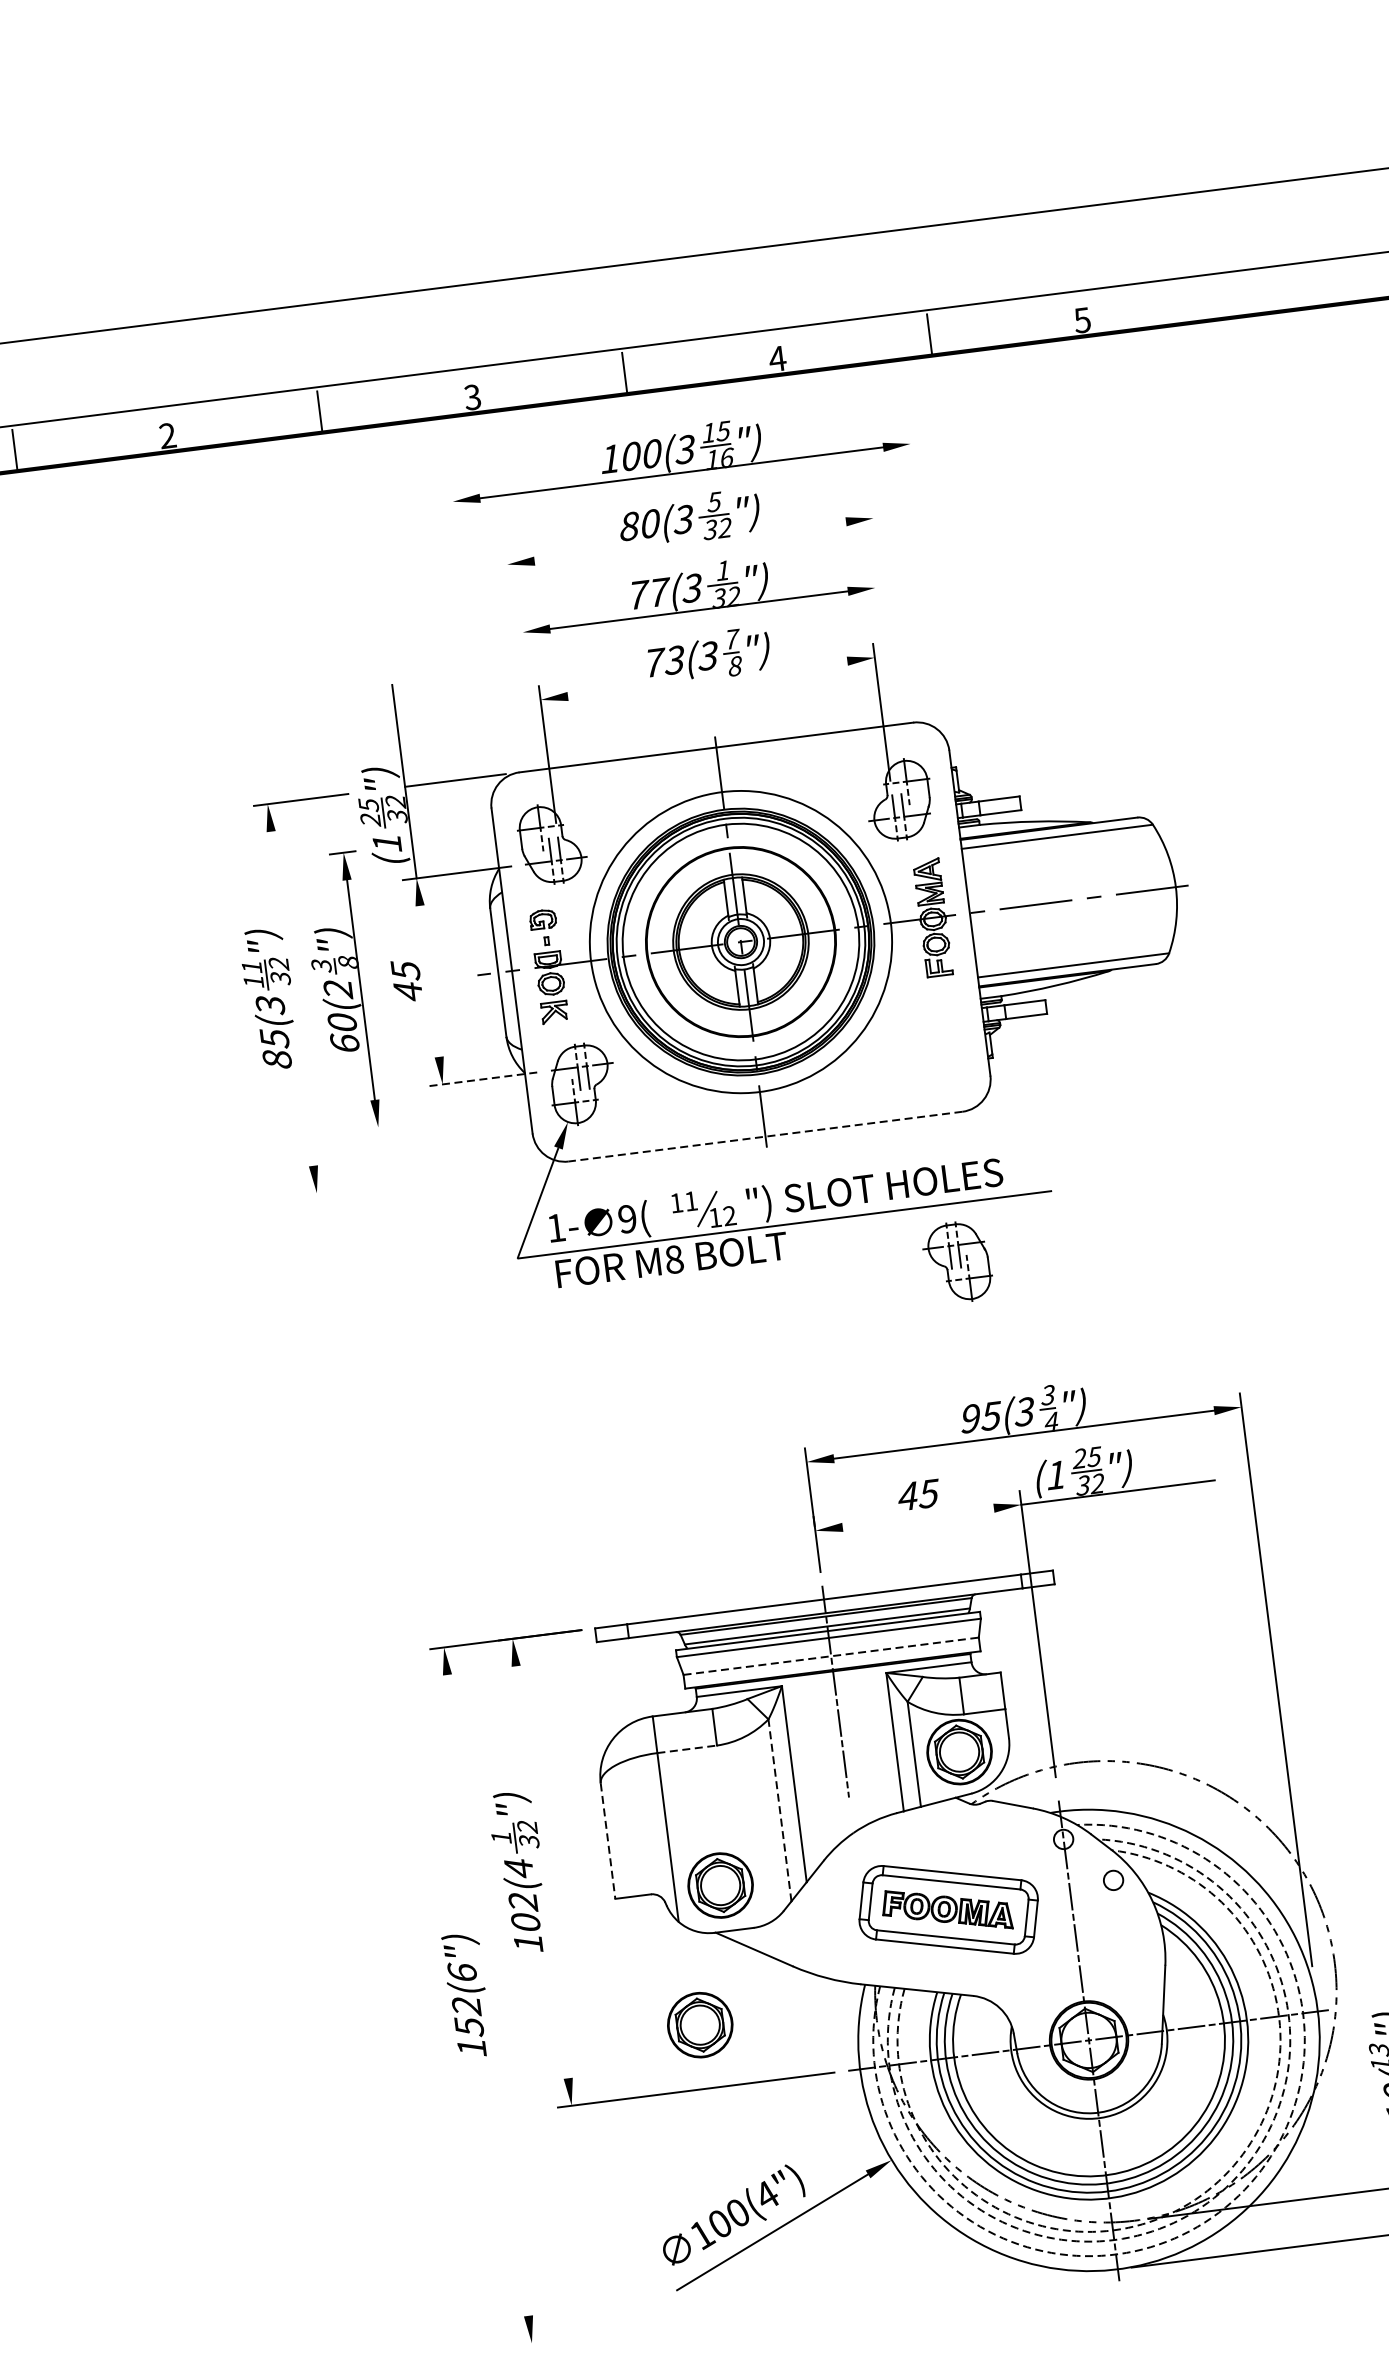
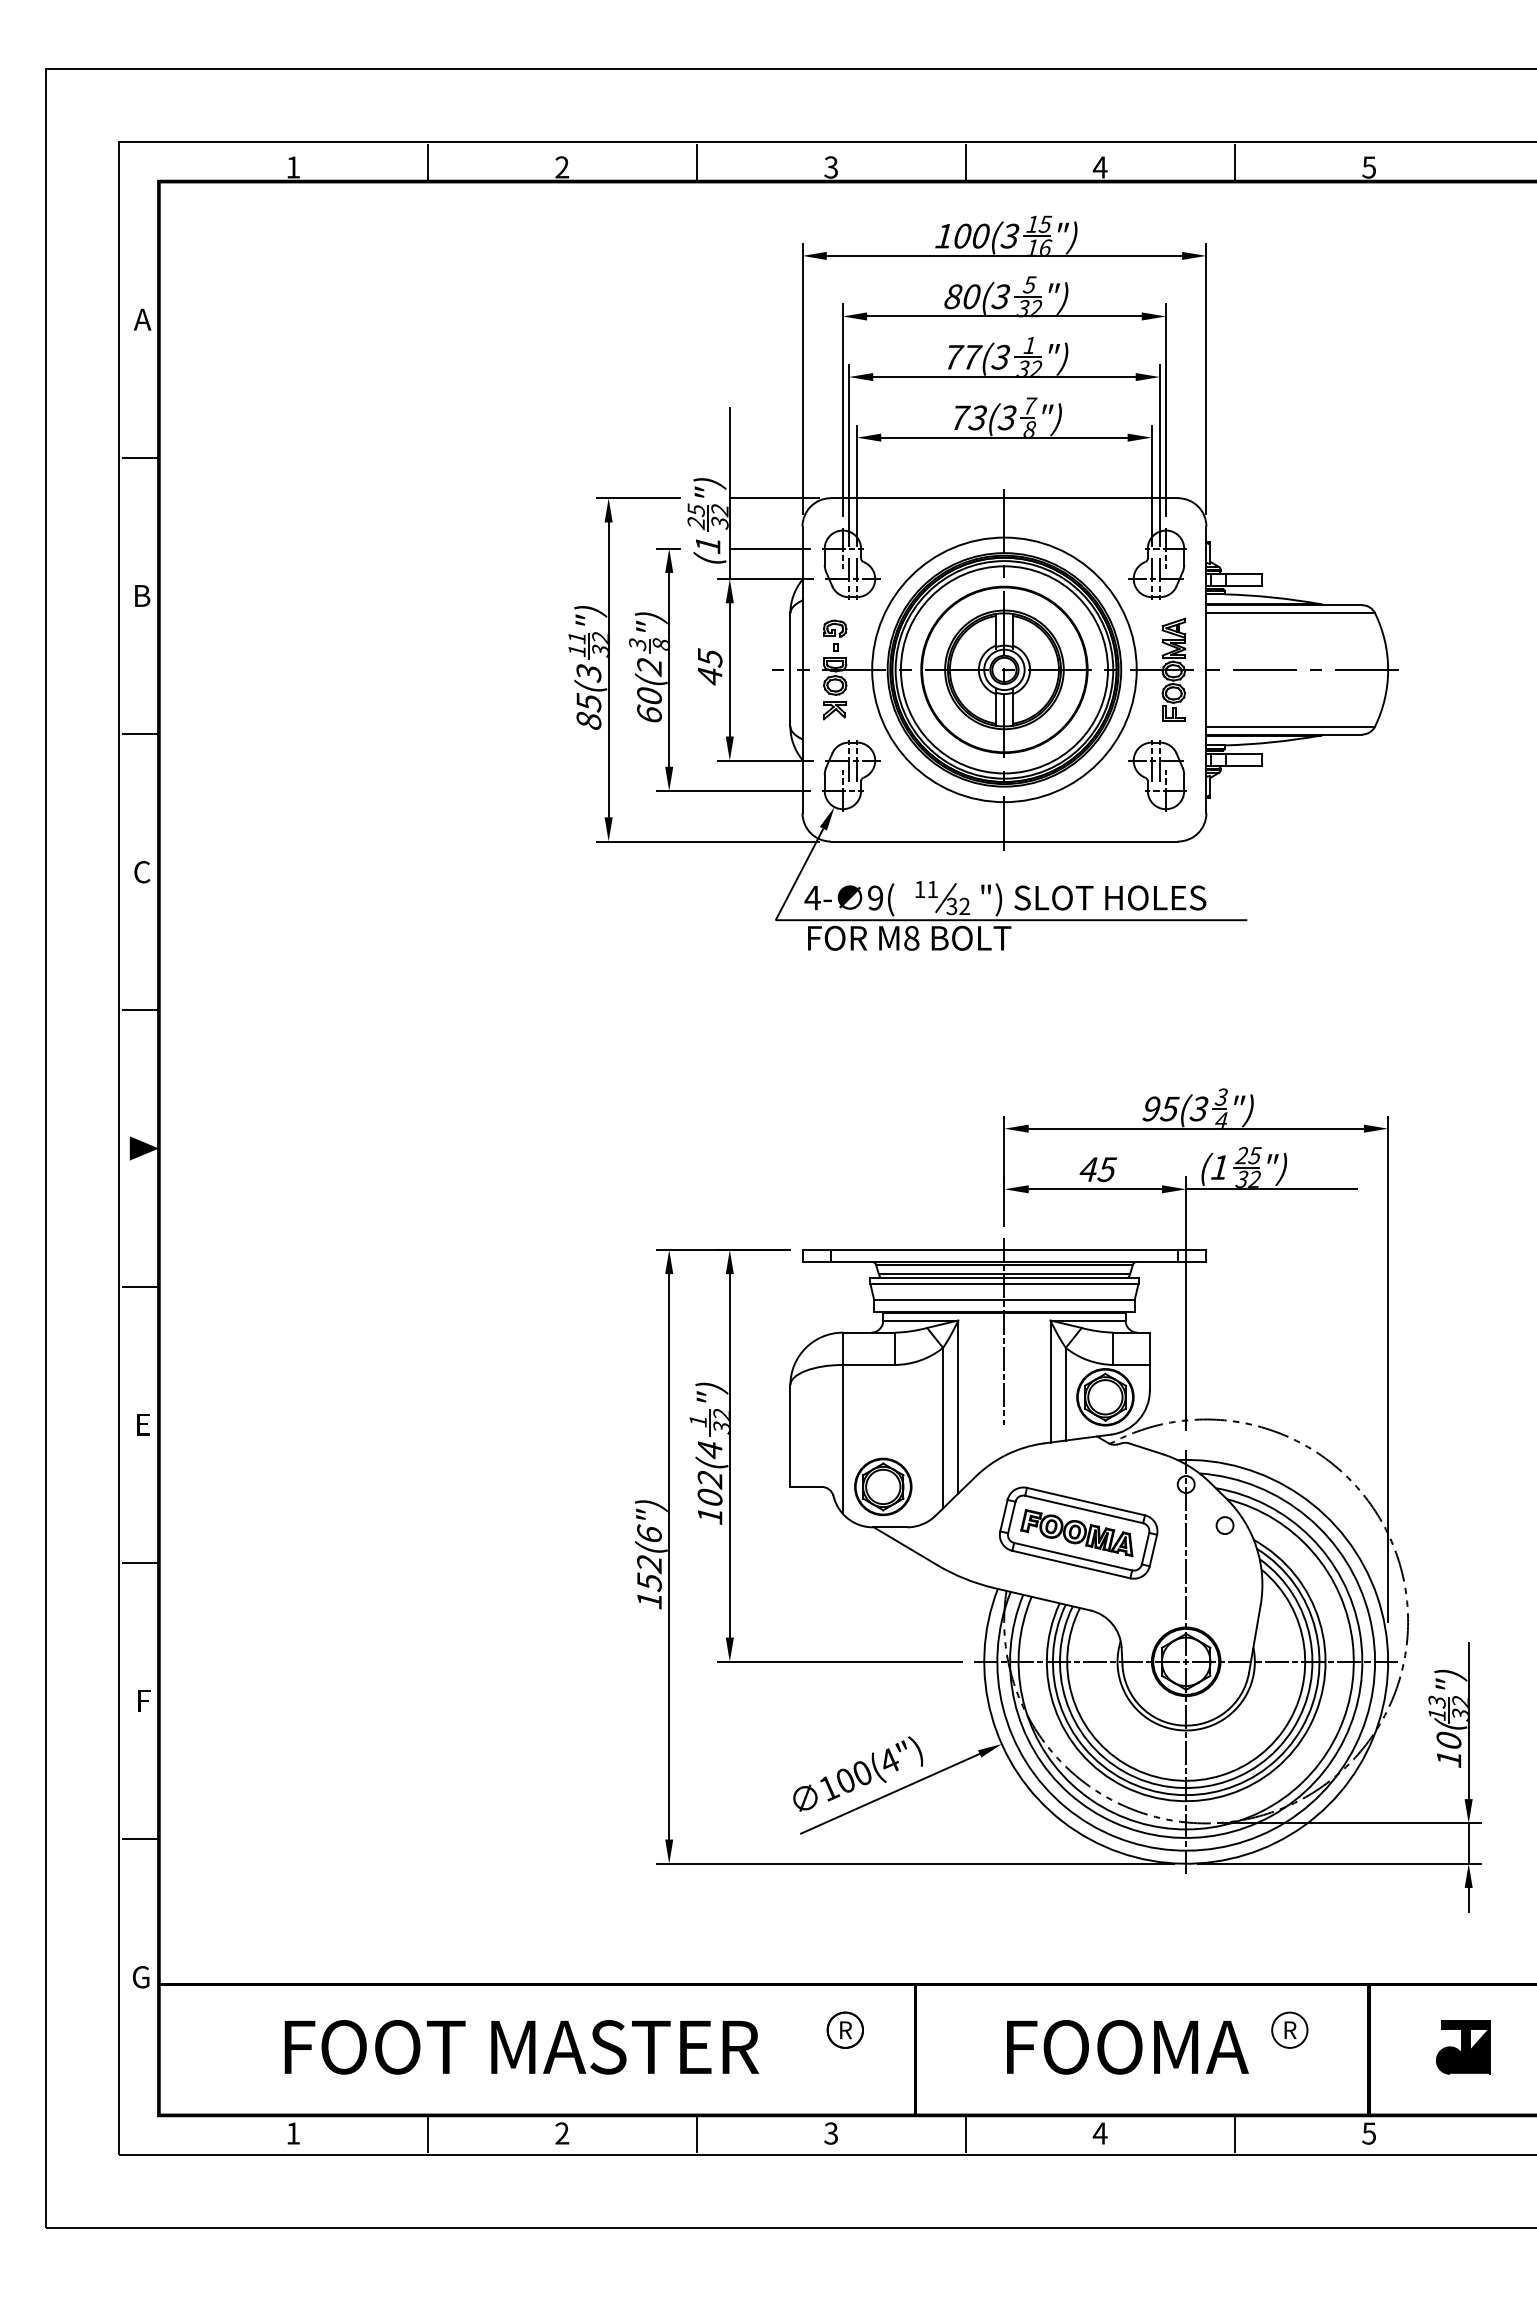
line: (690, 541) -> (1004, 316), added
line: (928, 582) -> (1206, 378), added
line: (887, 623) -> (1166, 409), added
line: (470, 640) -> (802, 378), added
line: (520, 670) -> (842, 409), added
line: (886, 676) -> (1159, 455), added
line: (707, 678) -> (1004, 437), added
line: (533, 721) -> (848, 455), added
line: (457, 838) -> (769, 548), added
line: (429, 981) -> (729, 669), added
line: (292, 998) -> (608, 669), added
line: (483, 1079) -> (765, 760), dashed -> solid
line: (451, 1118) -> (733, 791), added
line: (765, 1136) -> (1004, 841), dashed -> solid
line: (428, 1179) -> (707, 841), added
text: (714, 1217) -> (951, 906), 12 -> 32
text: (556, 1228) -> (812, 898), 1- -> 4-
part: (957, 1262) -> (1157, 775), moved
line: (917, 1518) -> (1094, 1189), added
line: (831, 1655) -> (1004, 1299), dashed -> solid
line: (687, 1748) -> (869, 1364), dashed -> solid
line: (780, 1809) -> (943, 1427), dashed -> solid
line: (608, 1841) -> (790, 1436), dashed -> solid
line: (541, 1871) -> (729, 1455), added
line: (488, 1995) -> (669, 1556), added
part: (700, 2024) -> (850, 1605), removed
arc: (1195, 2199) -> (1261, 1811), dashed -> solid
arc: (1207, 2202) -> (1271, 1815), dashed -> solid
arc: (1225, 2207) -> (1286, 1821), dashed -> solid
line: (811, 2307) -> (915, 1863), added

